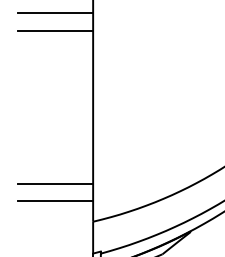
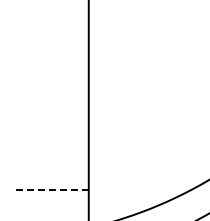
line: (55, 13) -> (51, 19), removed
line: (55, 30) -> (51, 36), removed
line: (55, 183) -> (51, 189), solid -> dashed
line: (55, 201) -> (51, 207), removed

